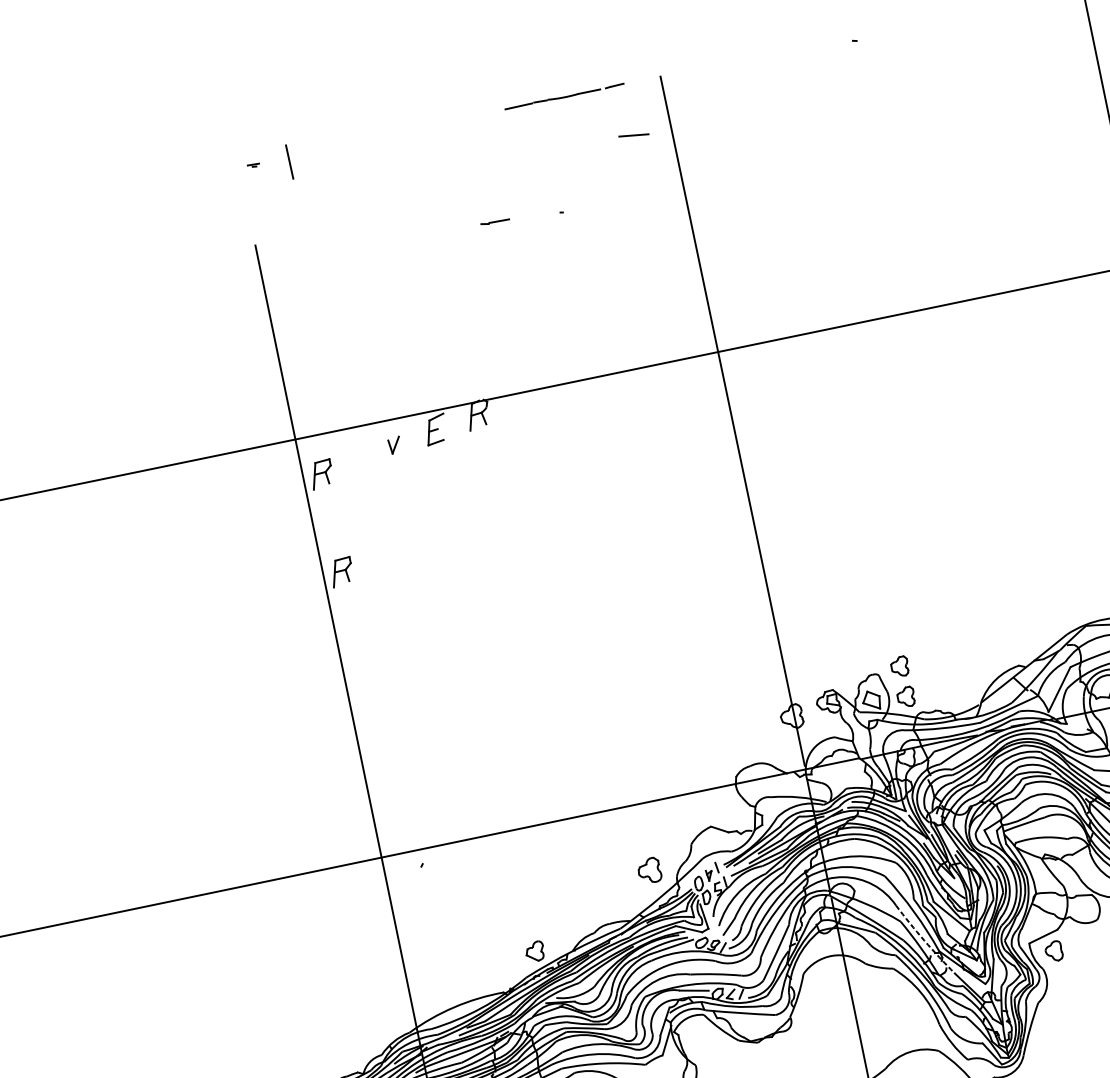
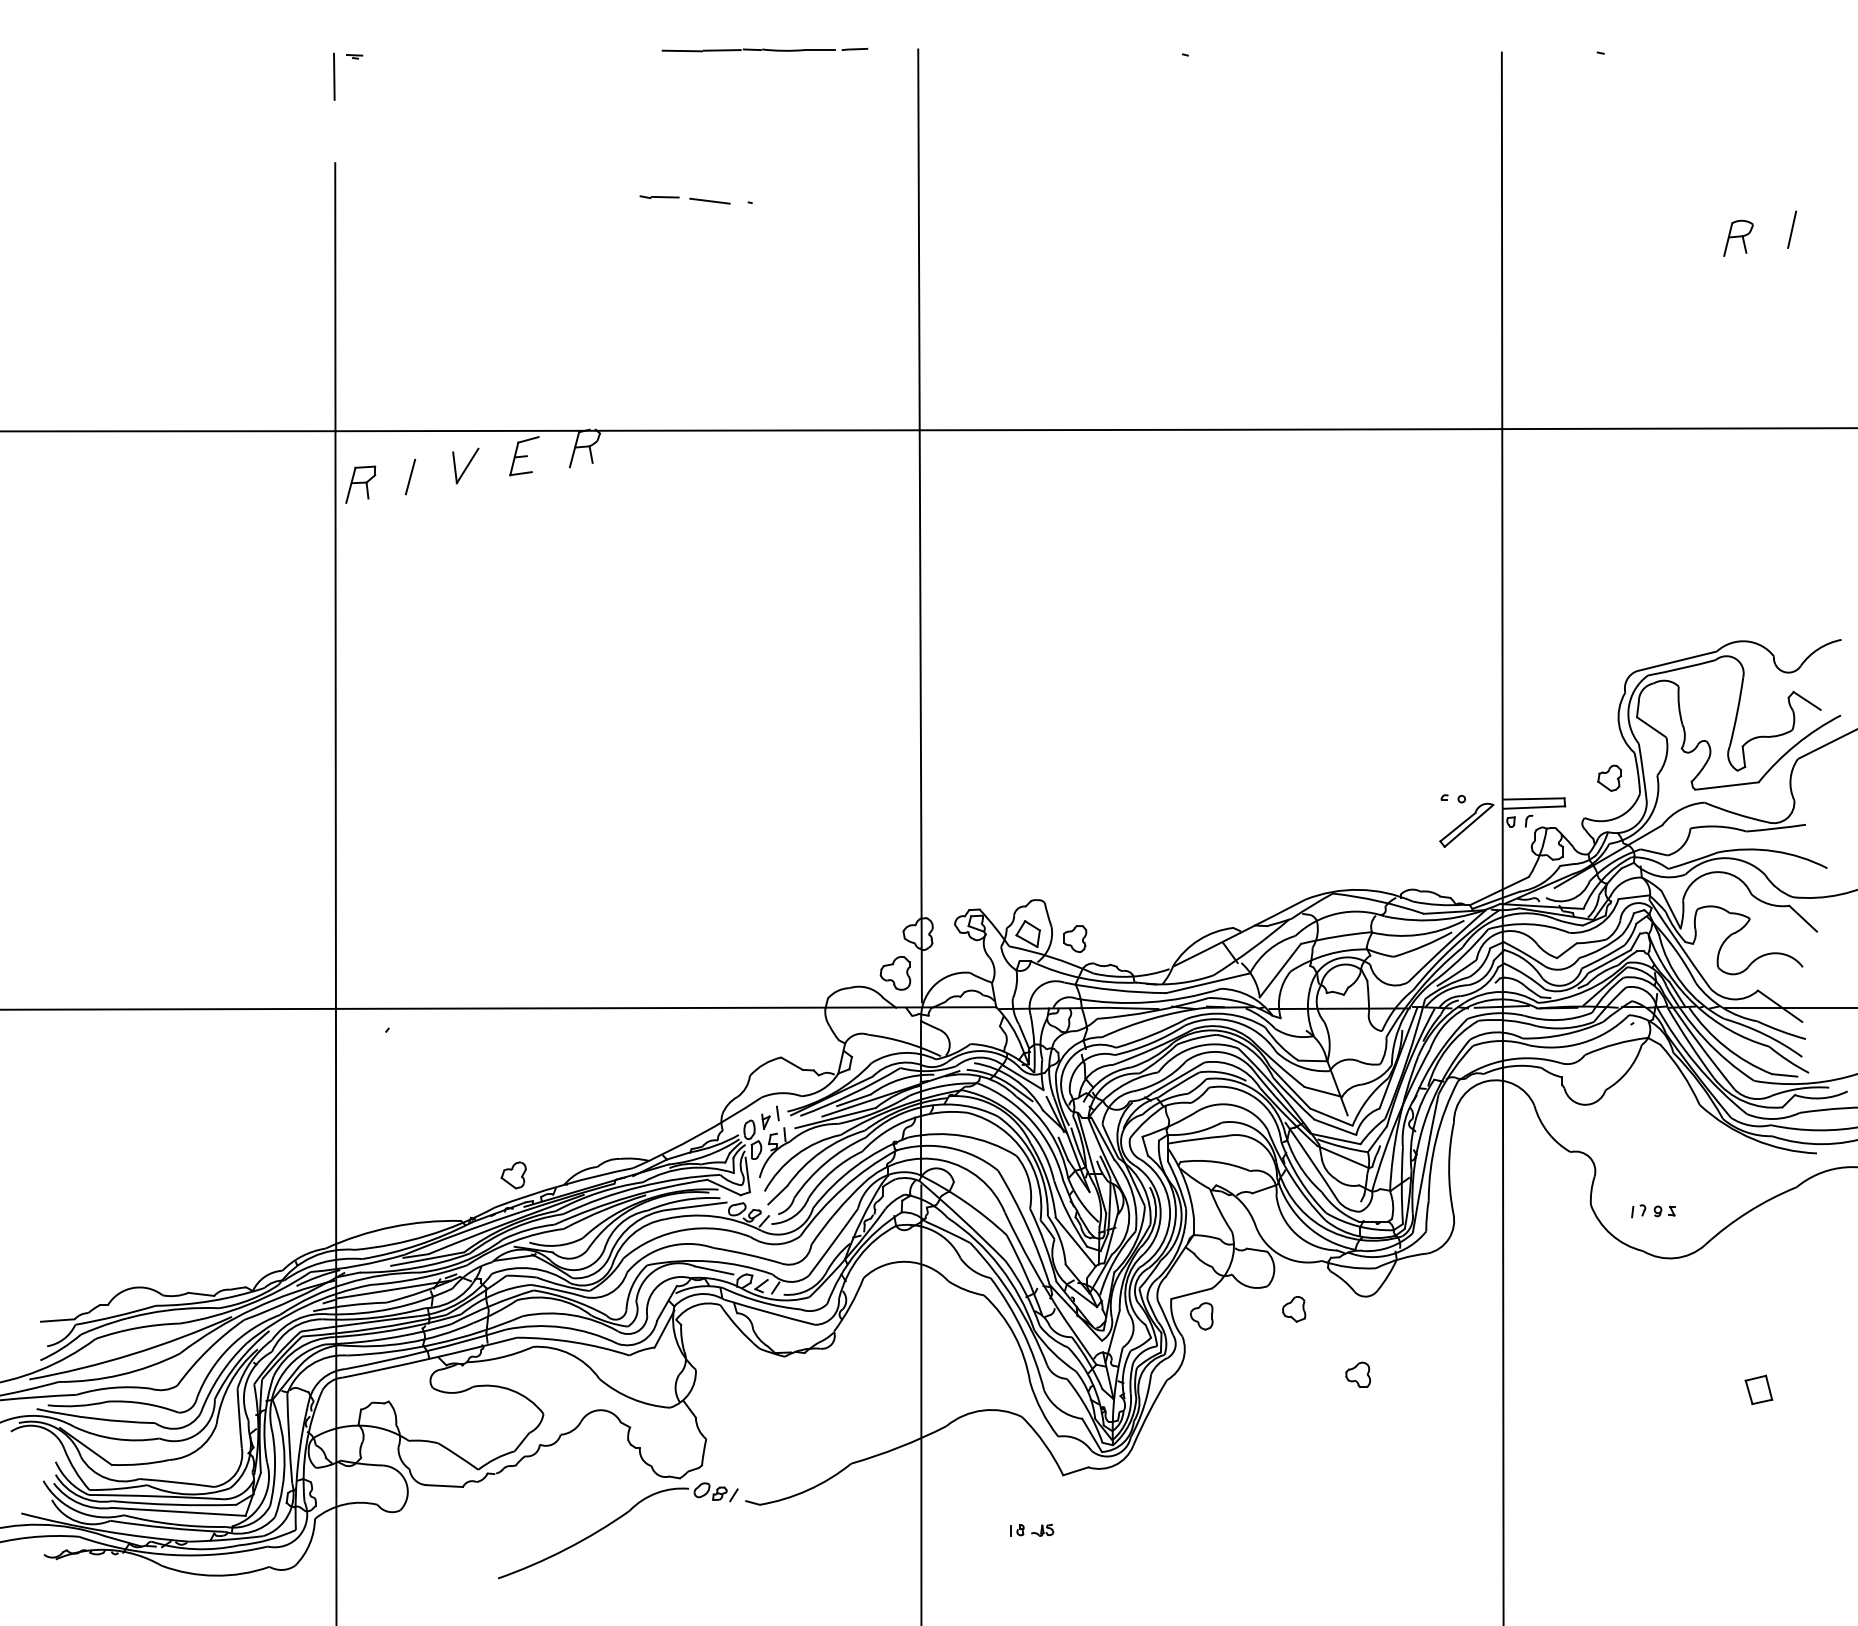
line: (490, 112) -> (682, 50), added
line: (633, 135) -> (709, 200), moved
line: (289, 161) -> (334, 76), moved
part: (394, 445) -> (465, 465), size x1.67
line: (356, 461) -> (410, 476), added
part: (341, 572) -> (360, 619), removed
part: (900, 666) -> (1075, 896), removed
part: (649, 870) -> (895, 973), moved
arc: (924, 940) -> (1032, 1266), dashed -> solid

